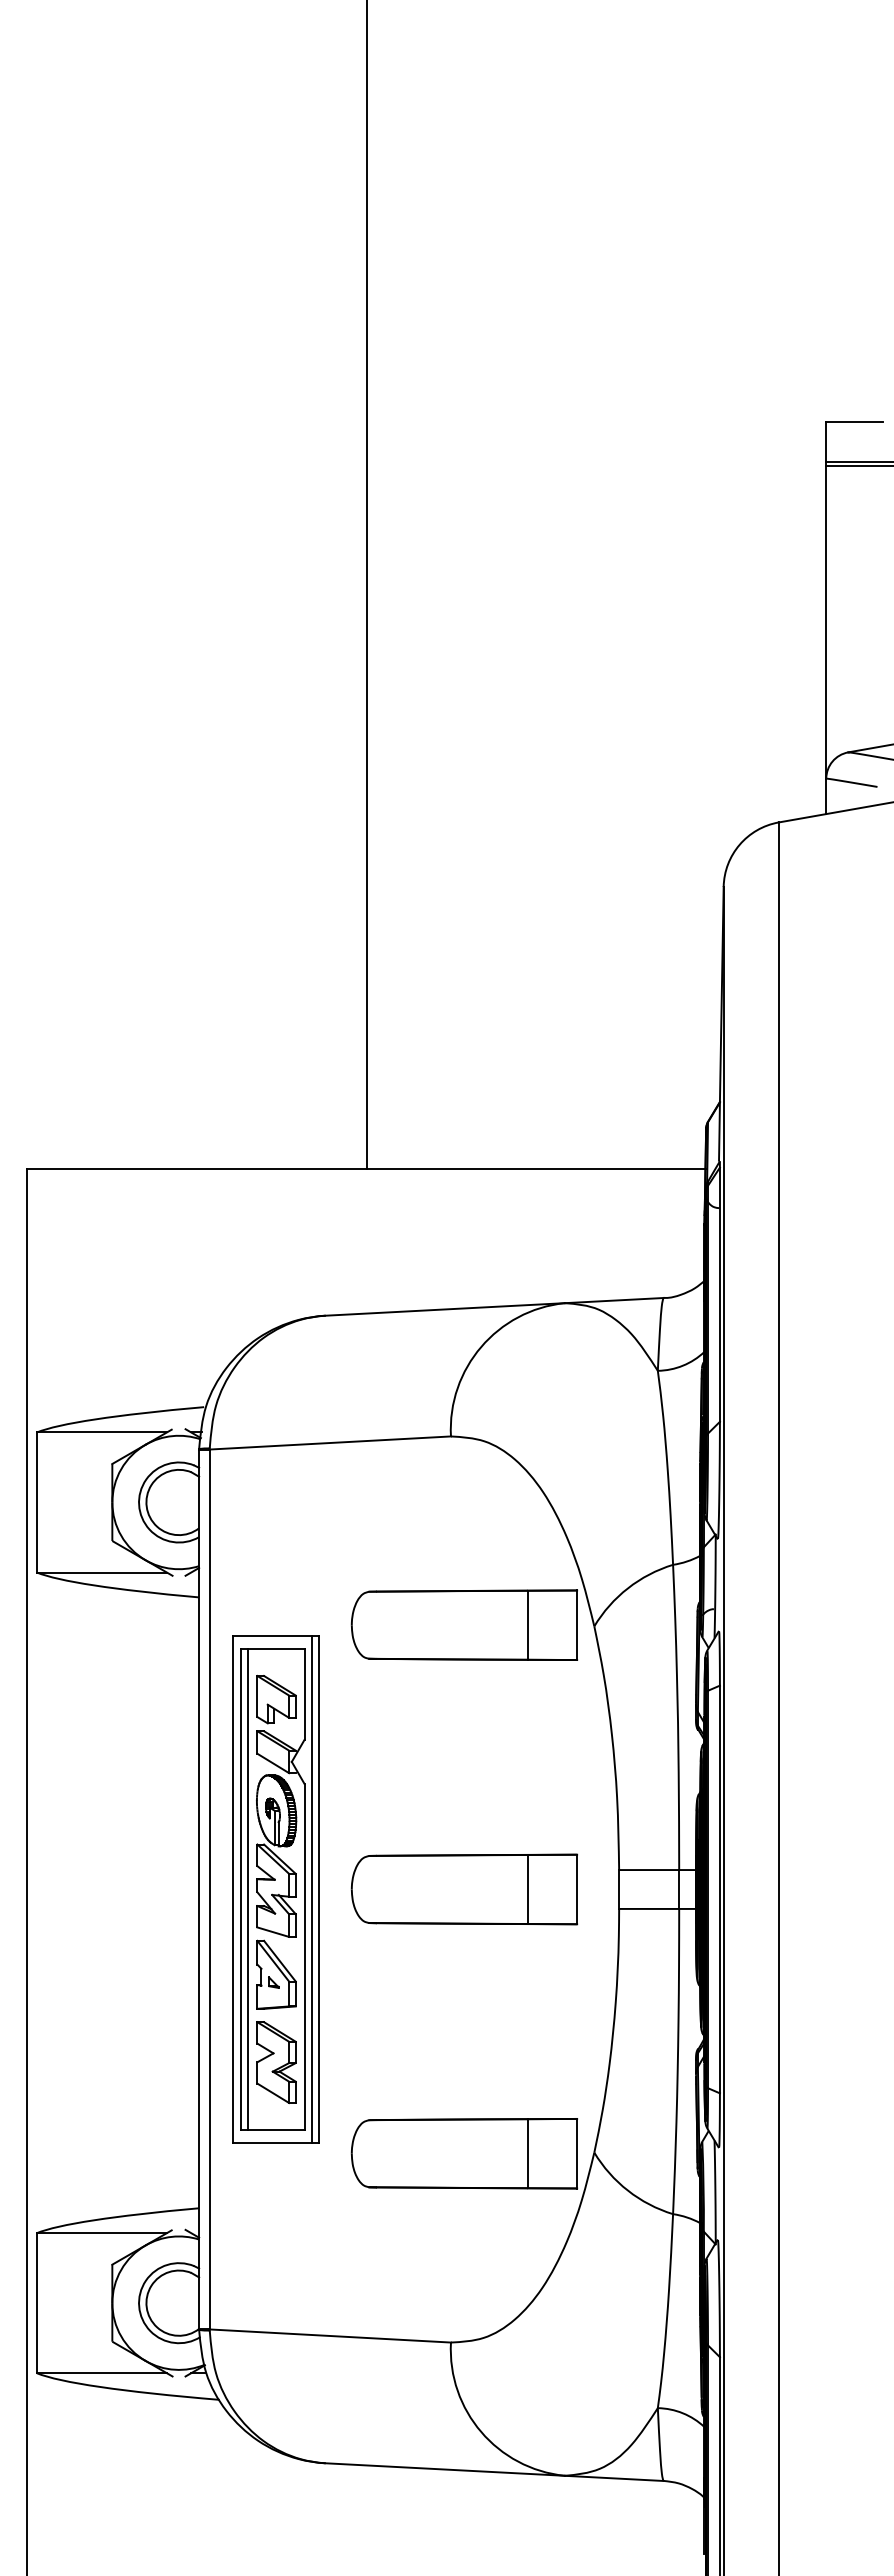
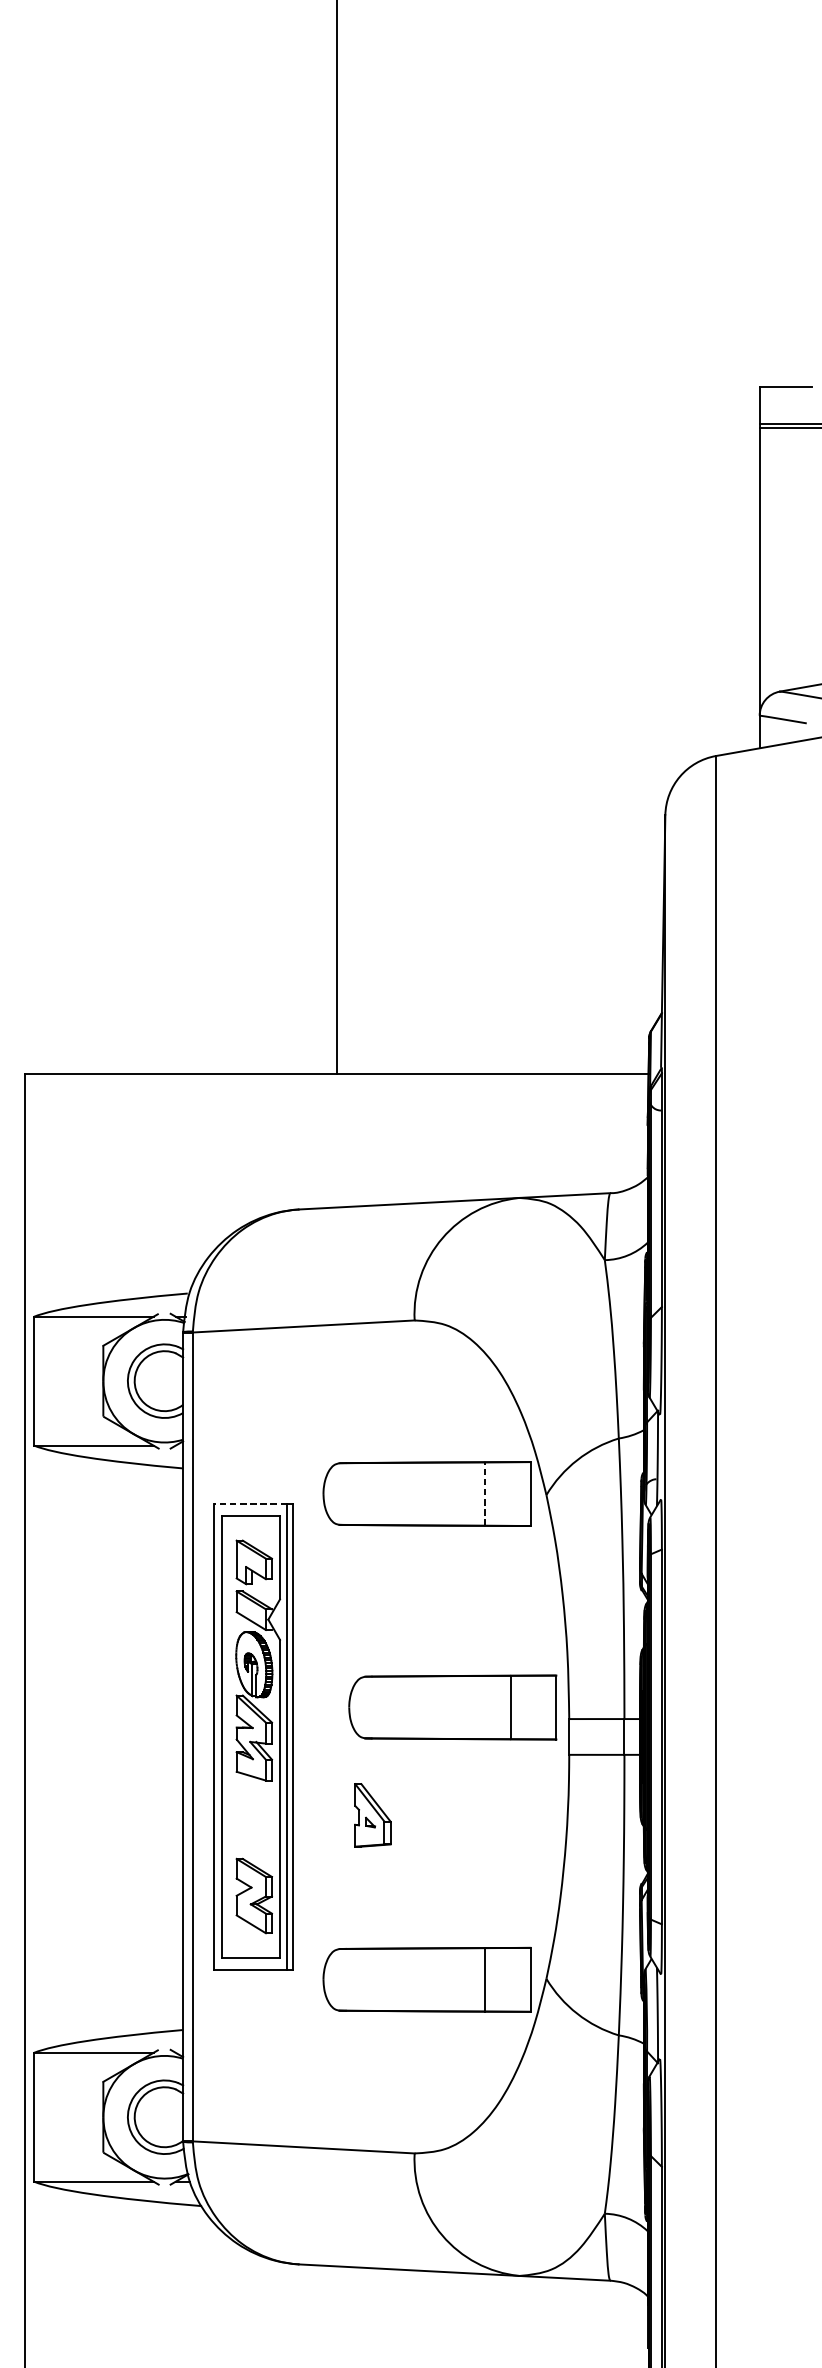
line: (527, 1625) -> (485, 1494), solid -> dashed
line: (272, 1635) -> (250, 1503), solid -> dashed
line: (247, 1889) -> (227, 1736), removed
part: (463, 1889) -> (451, 1707), moved
part: (276, 1974) -> (372, 1815), moved

